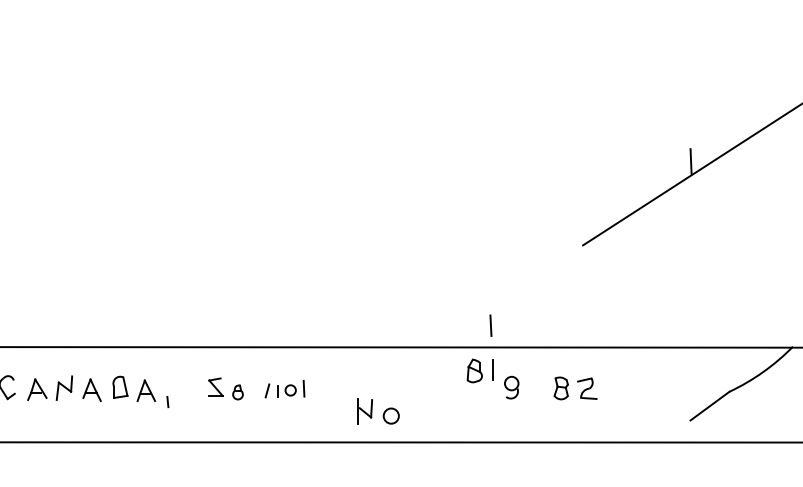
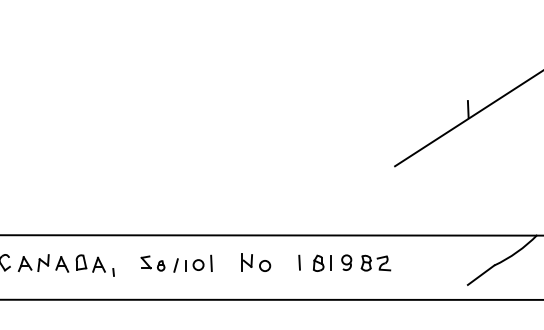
line: (490, 325) -> (299, 262), moved
part: (480, 369) -> (322, 262), moved
part: (574, 387) -> (375, 262), moved
part: (284, 388) -> (192, 263), size x1.43
part: (378, 410) -> (256, 262), moved

